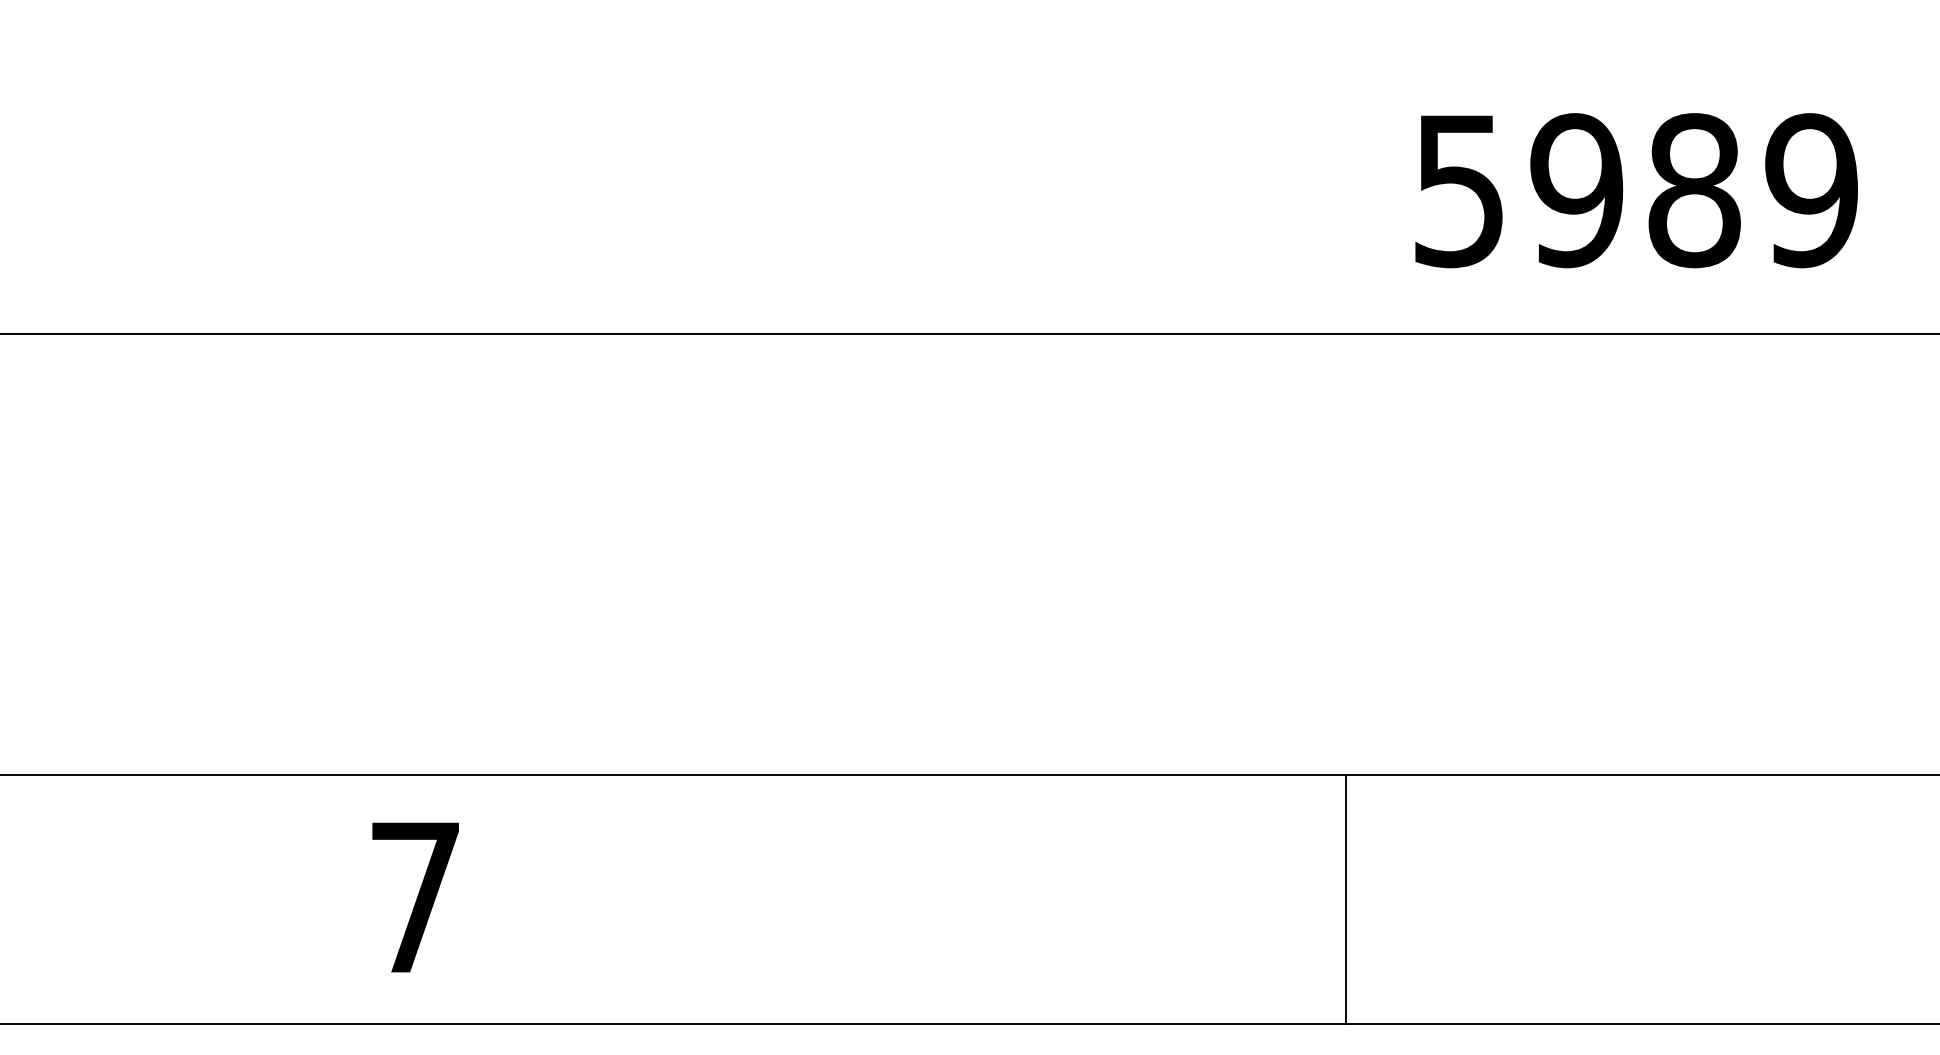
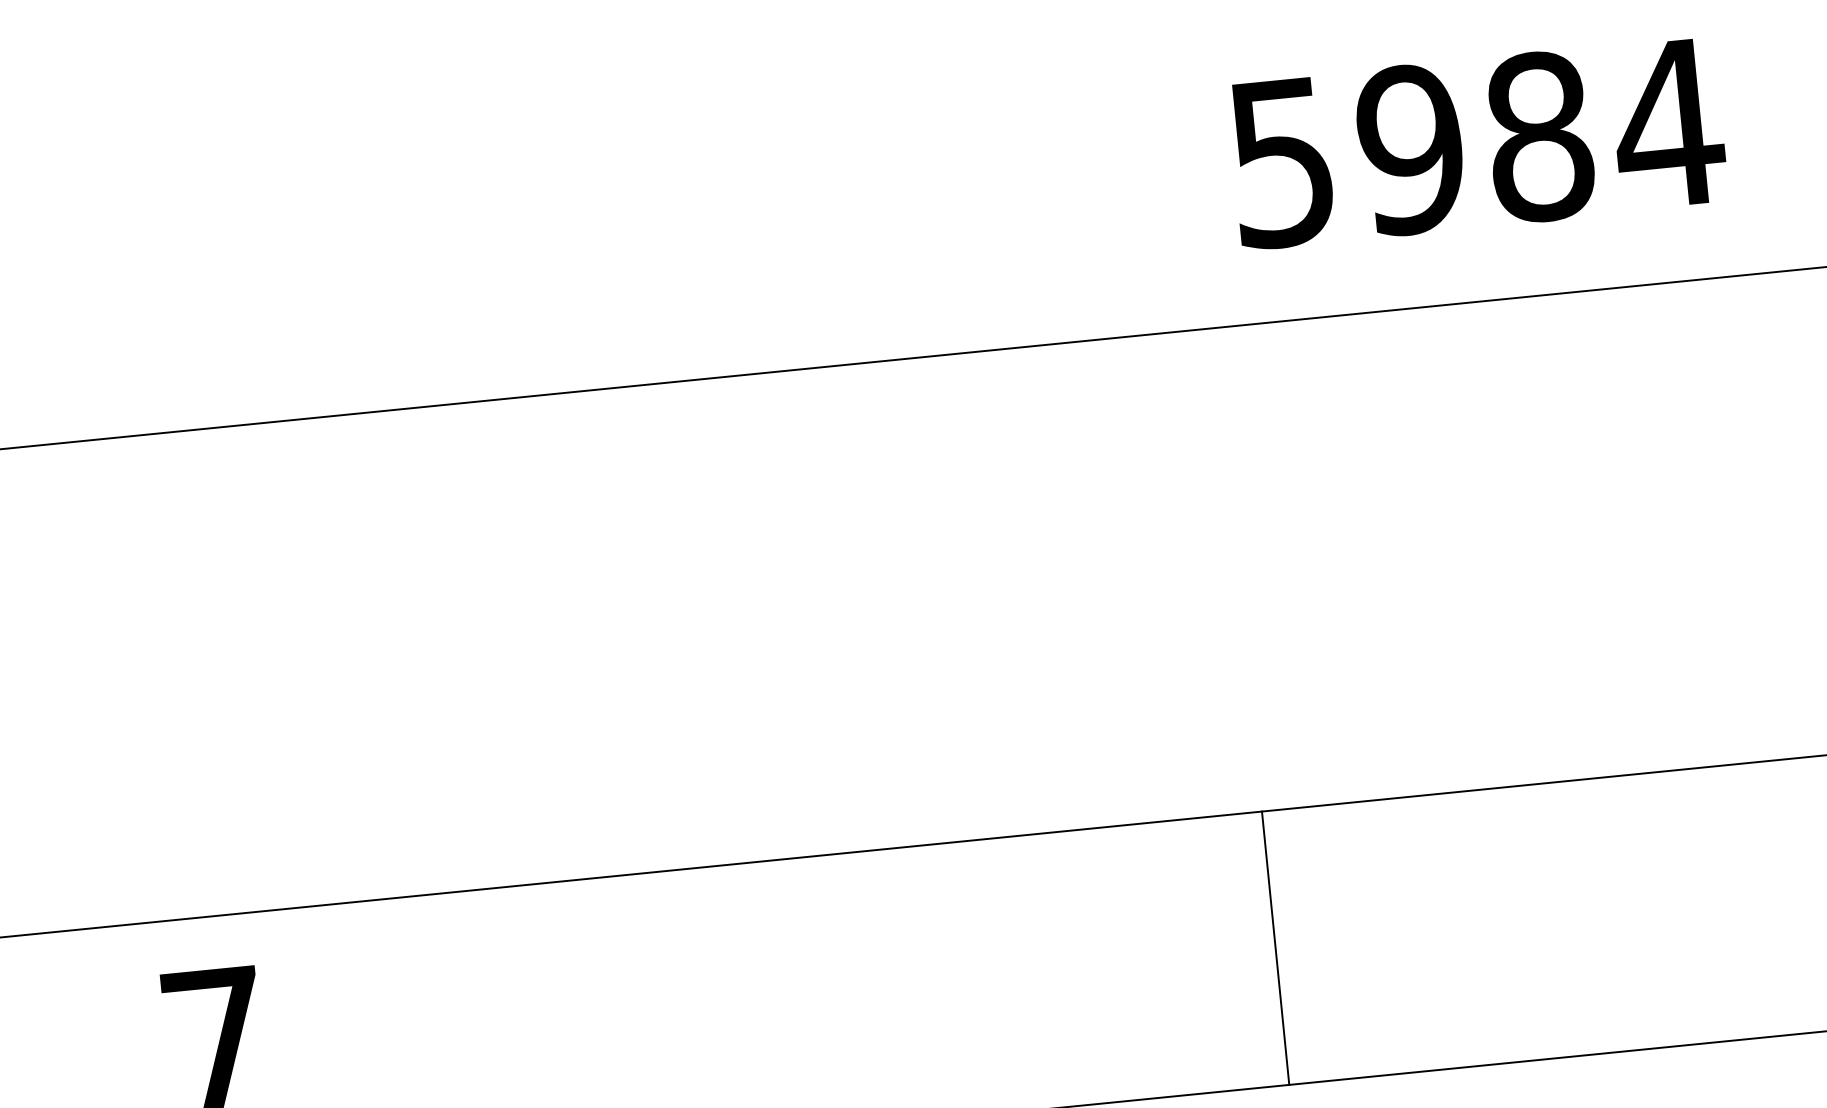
text: (1811, 190) -> (1668, 123), 5989 -> 5984
line: (1345, 899) -> (1275, 948), moved

